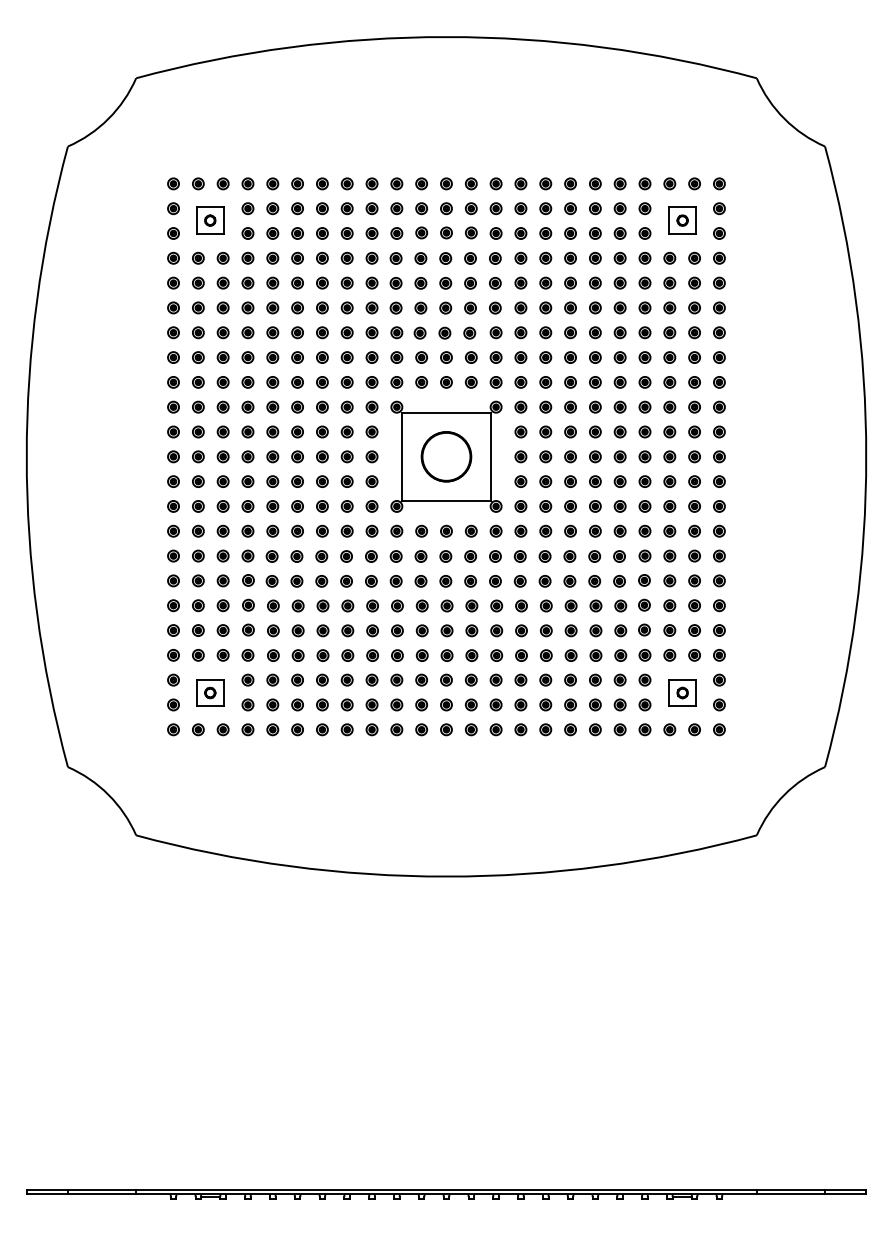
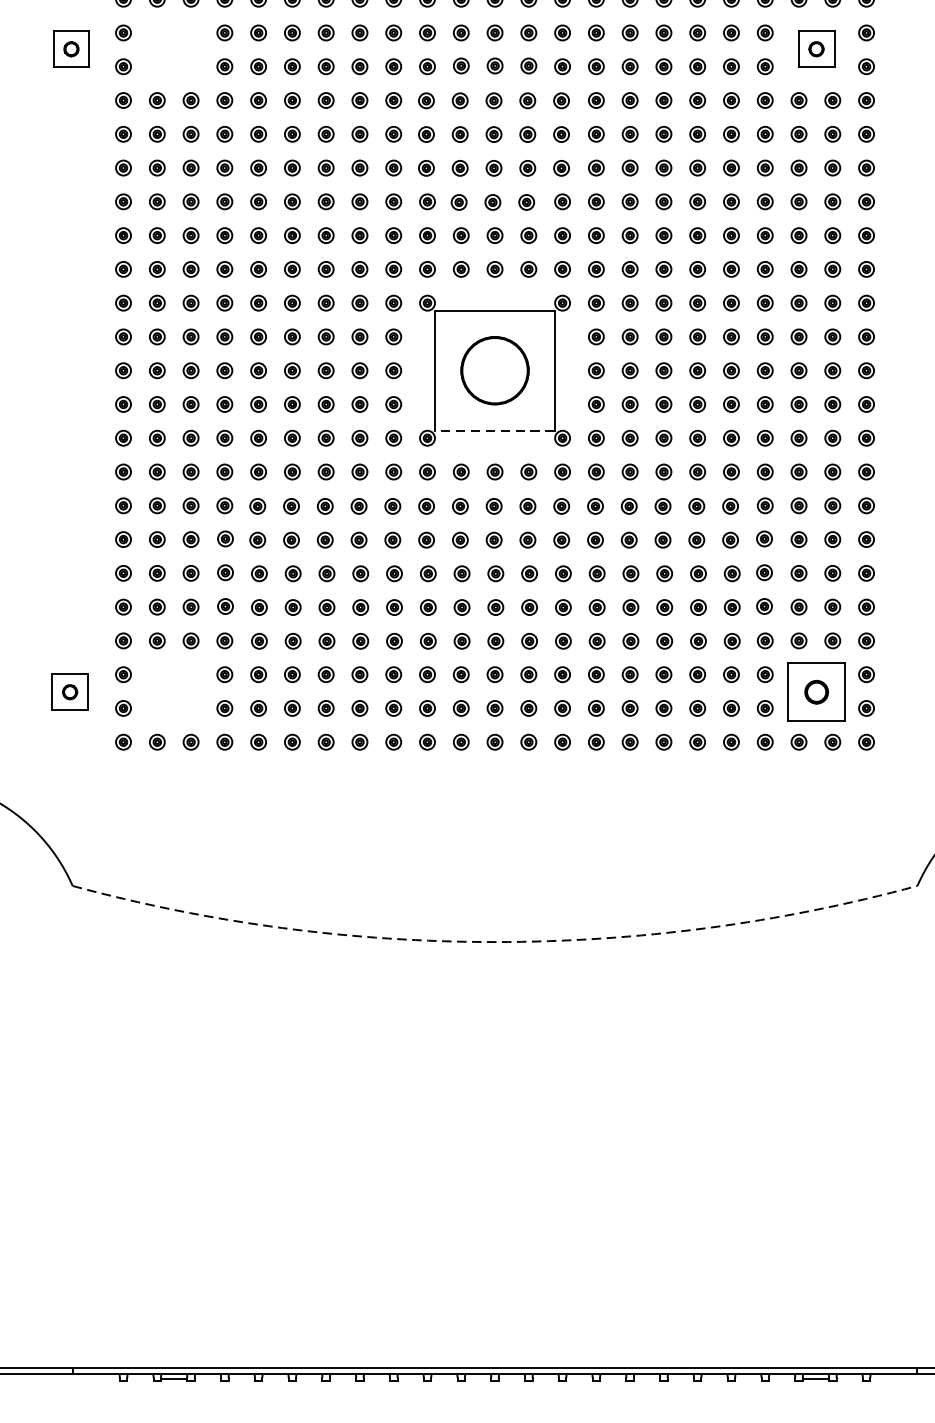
part: (210, 220) -> (71, 49), moved
line: (445, 500) -> (493, 430), solid -> dashed
part: (210, 692) -> (70, 691), moved
part: (682, 692) -> (816, 691), size x1.6
arc: (446, 876) -> (495, 941), solid -> dashed

